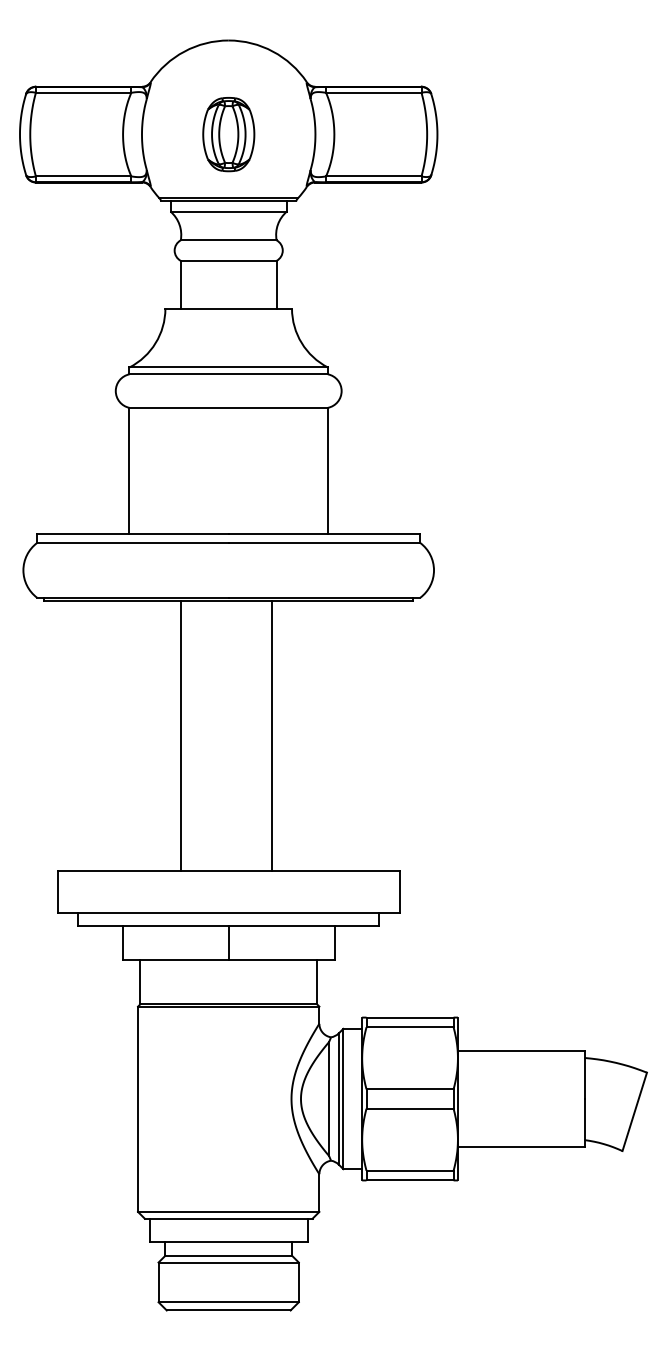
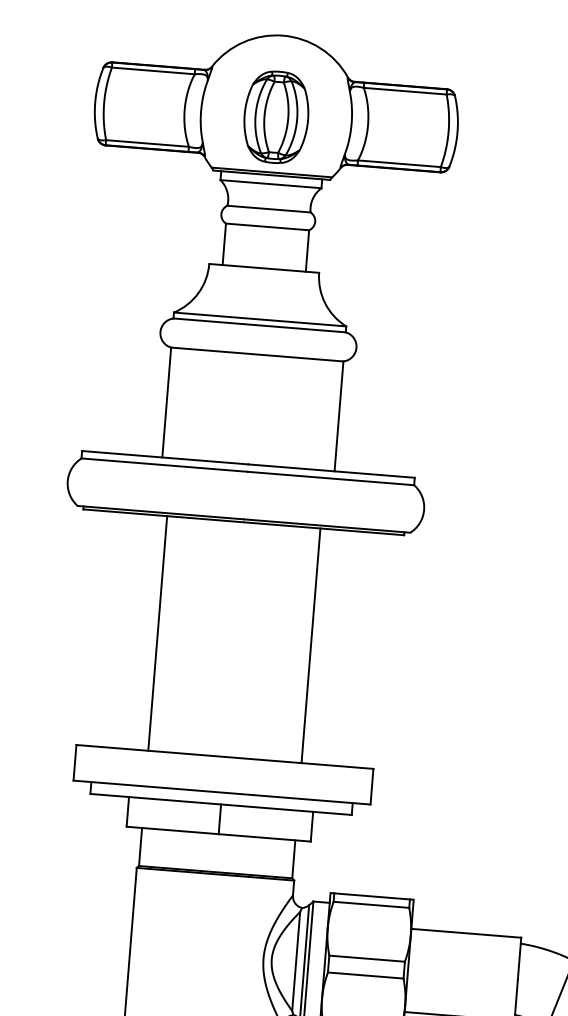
part: (228, 134) -> (276, 117), size x1.43
line: (181, 736) -> (157, 633), moved
line: (271, 736) -> (310, 645), moved

